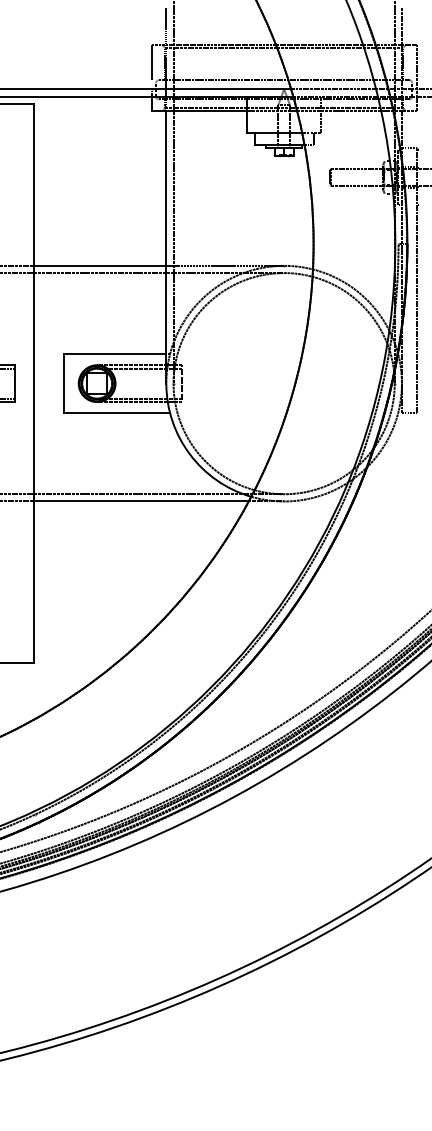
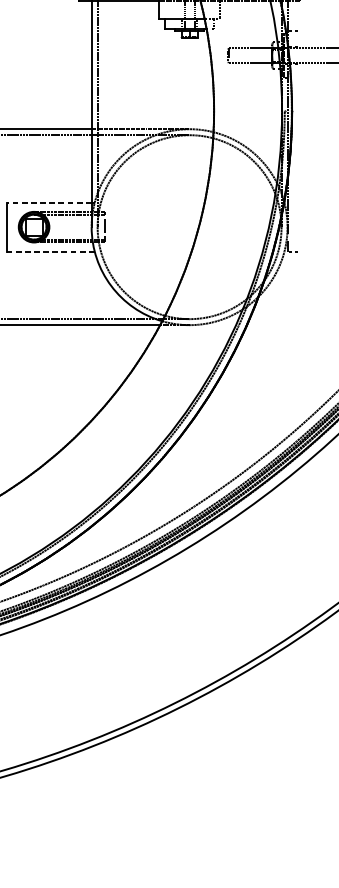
line: (416, 280) -> (299, 141), removed
line: (114, 354) -> (48, 202), solid -> dashed
line: (117, 413) -> (51, 251), solid -> dashed

